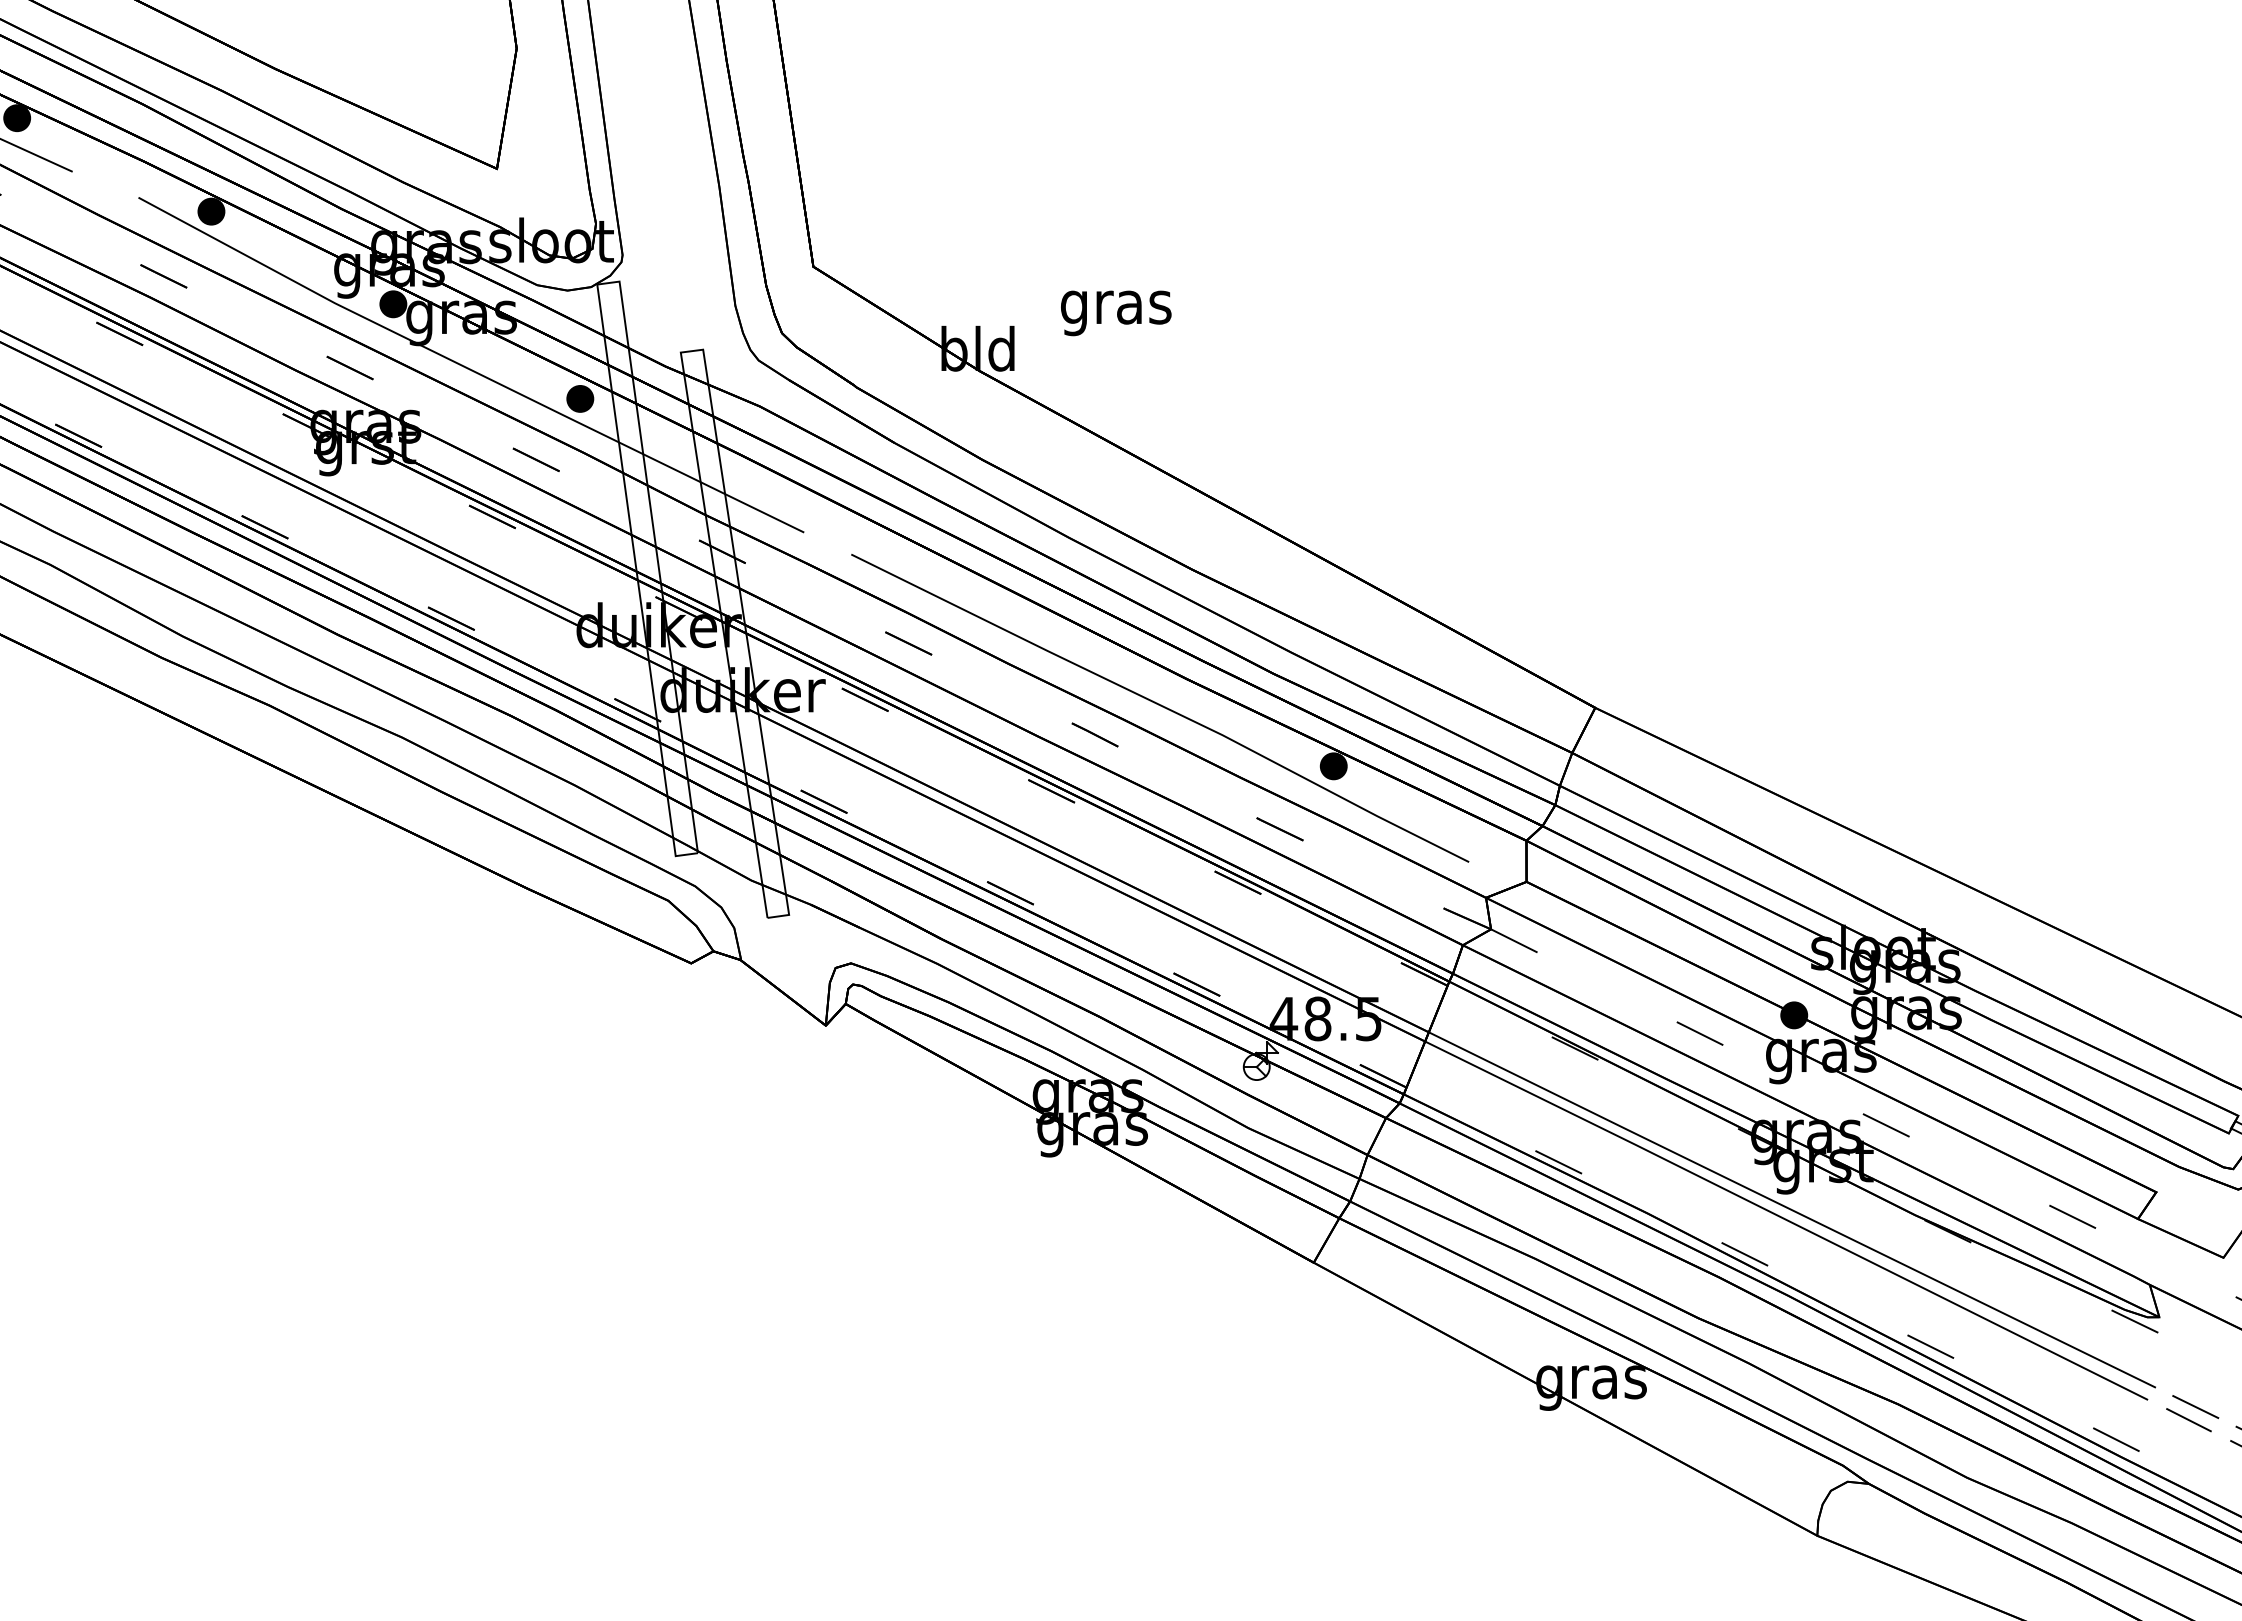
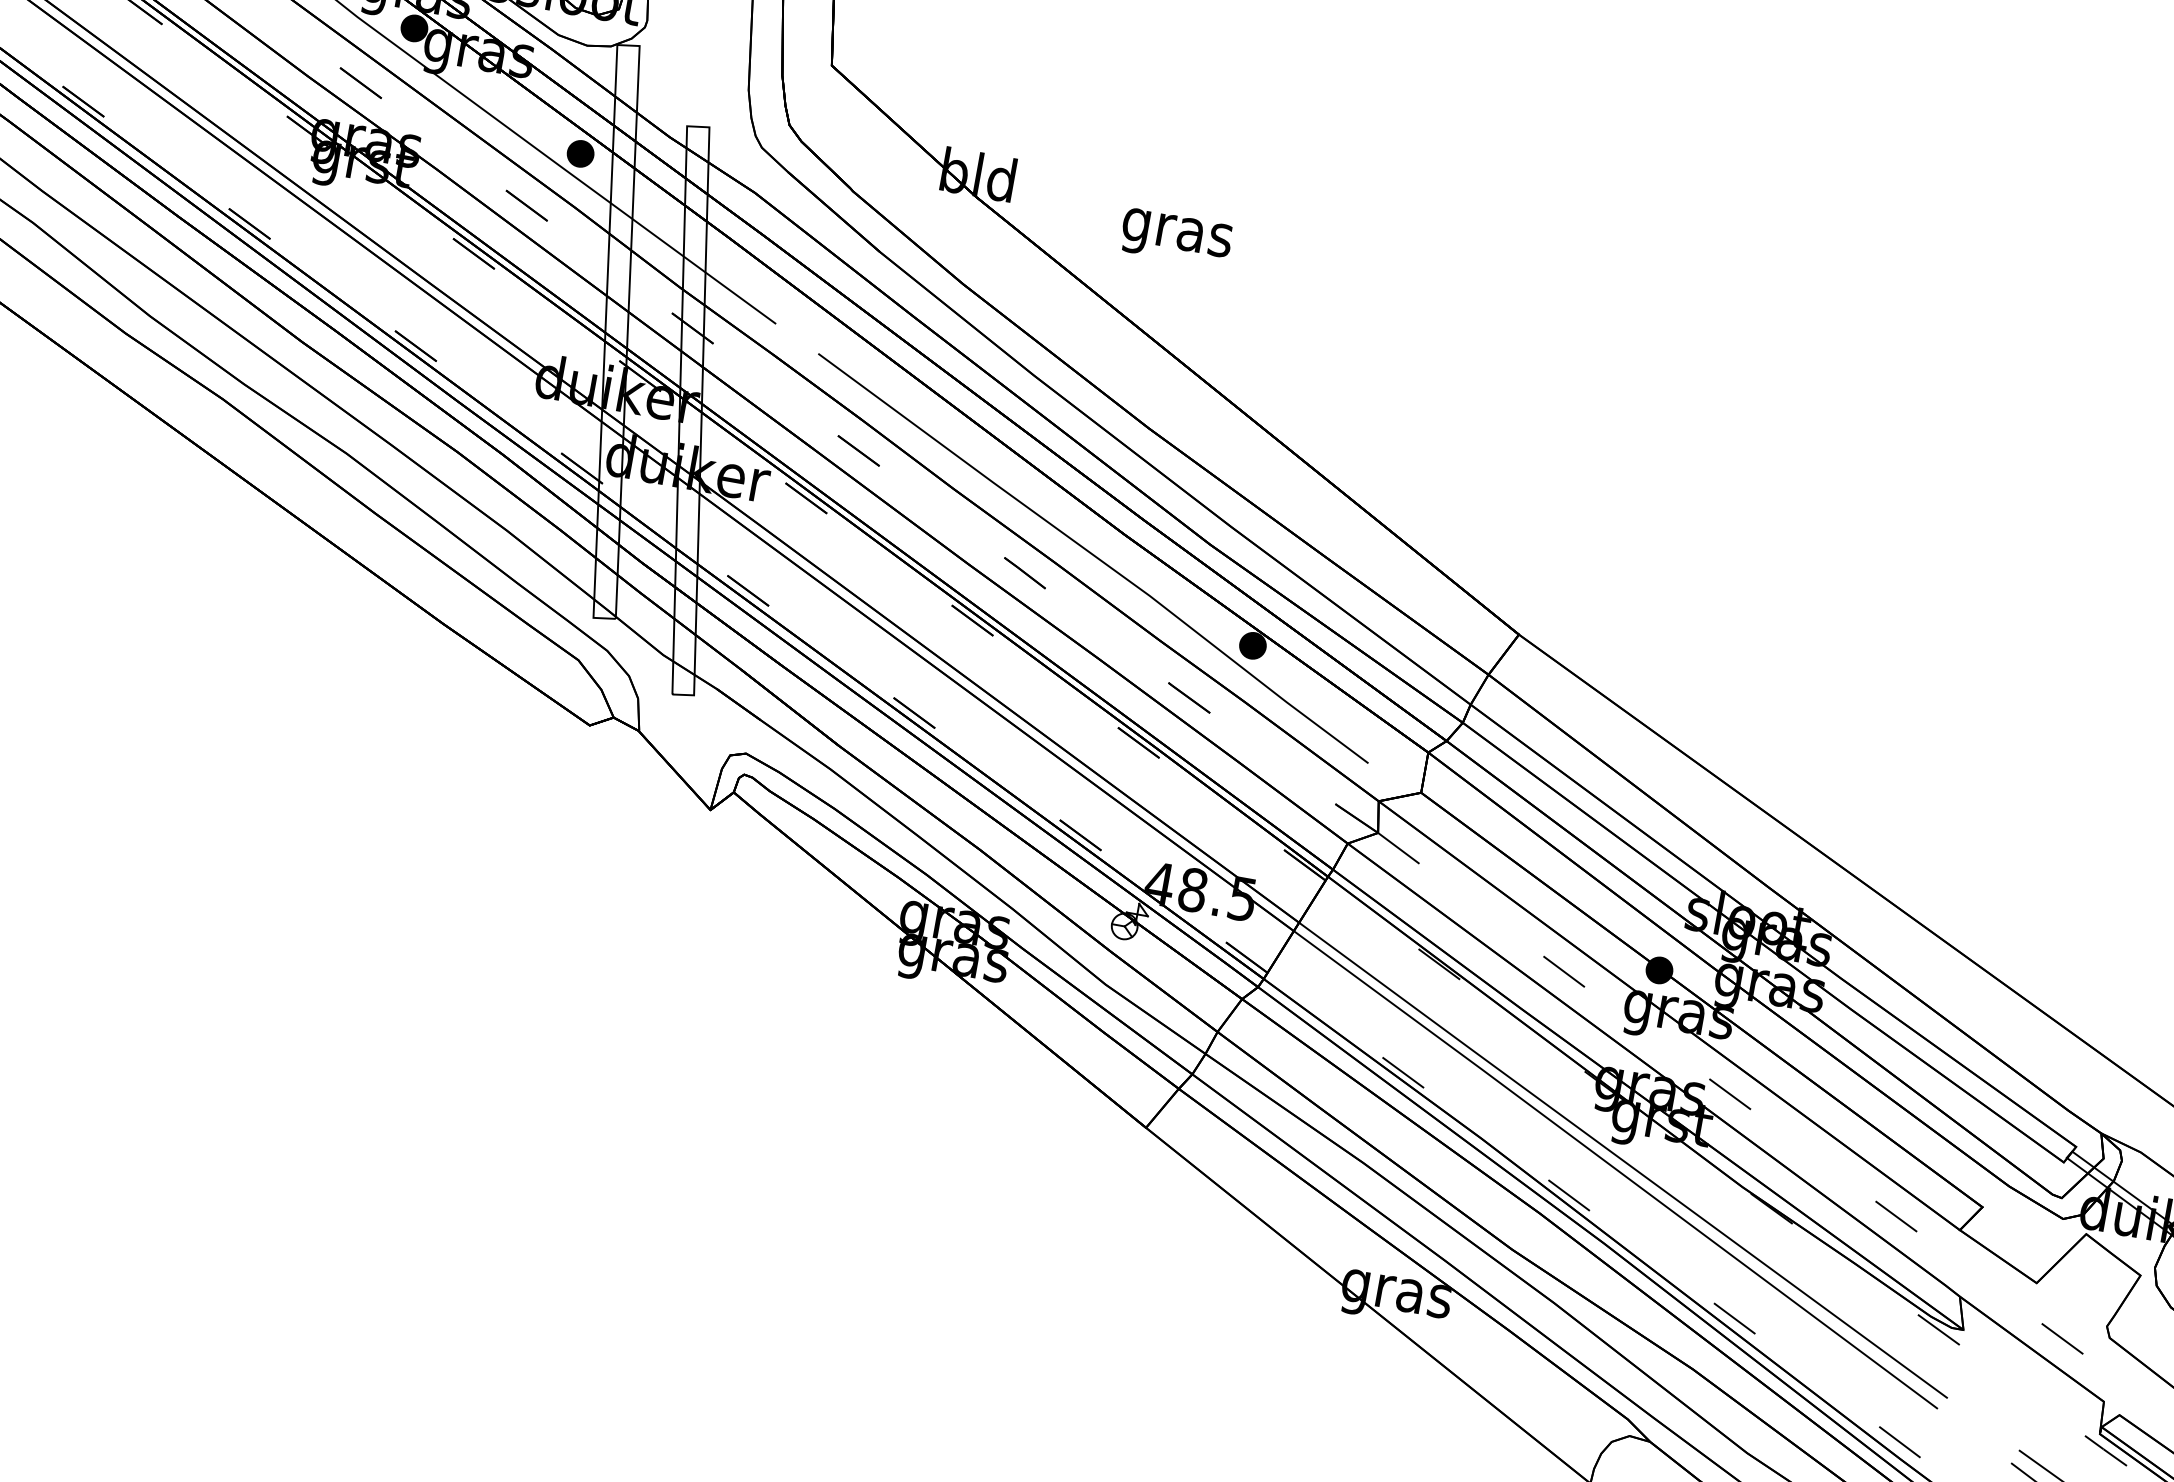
text: (1116, 313) -> (1176, 238), moved
line: (2194, 1406) -> (1982, 1423), removed
line: (2188, 1419) -> (1973, 1435), removed

